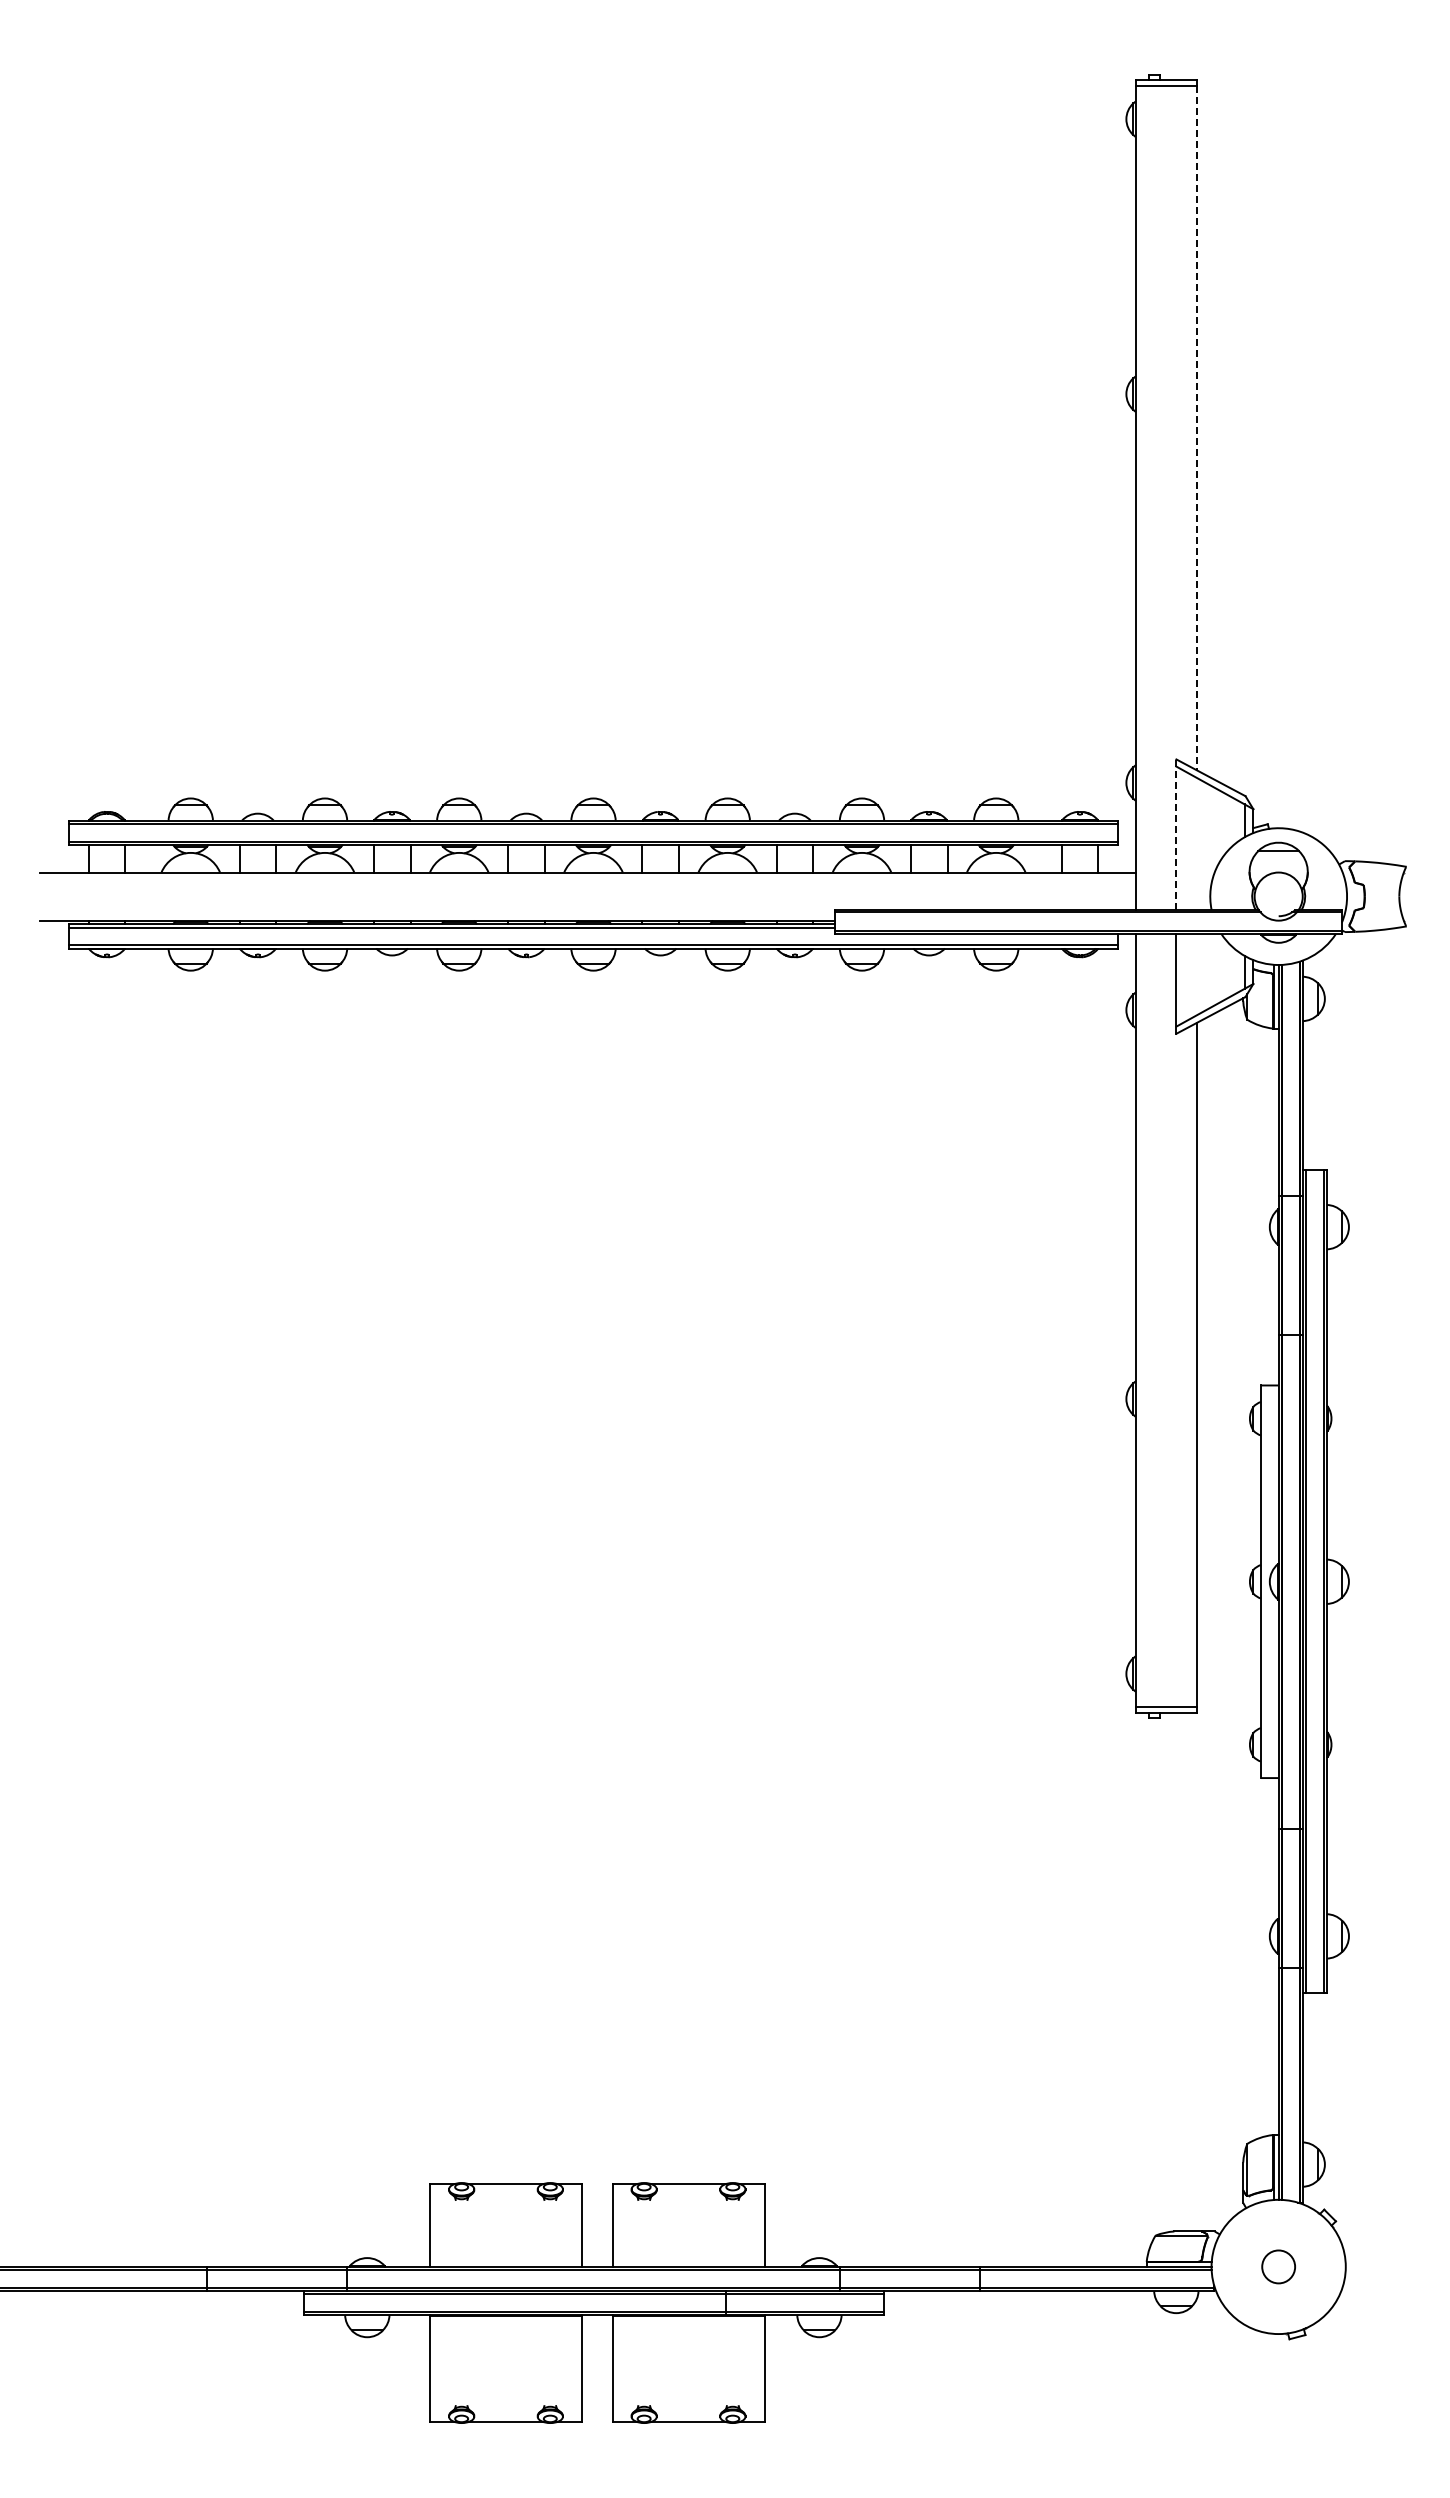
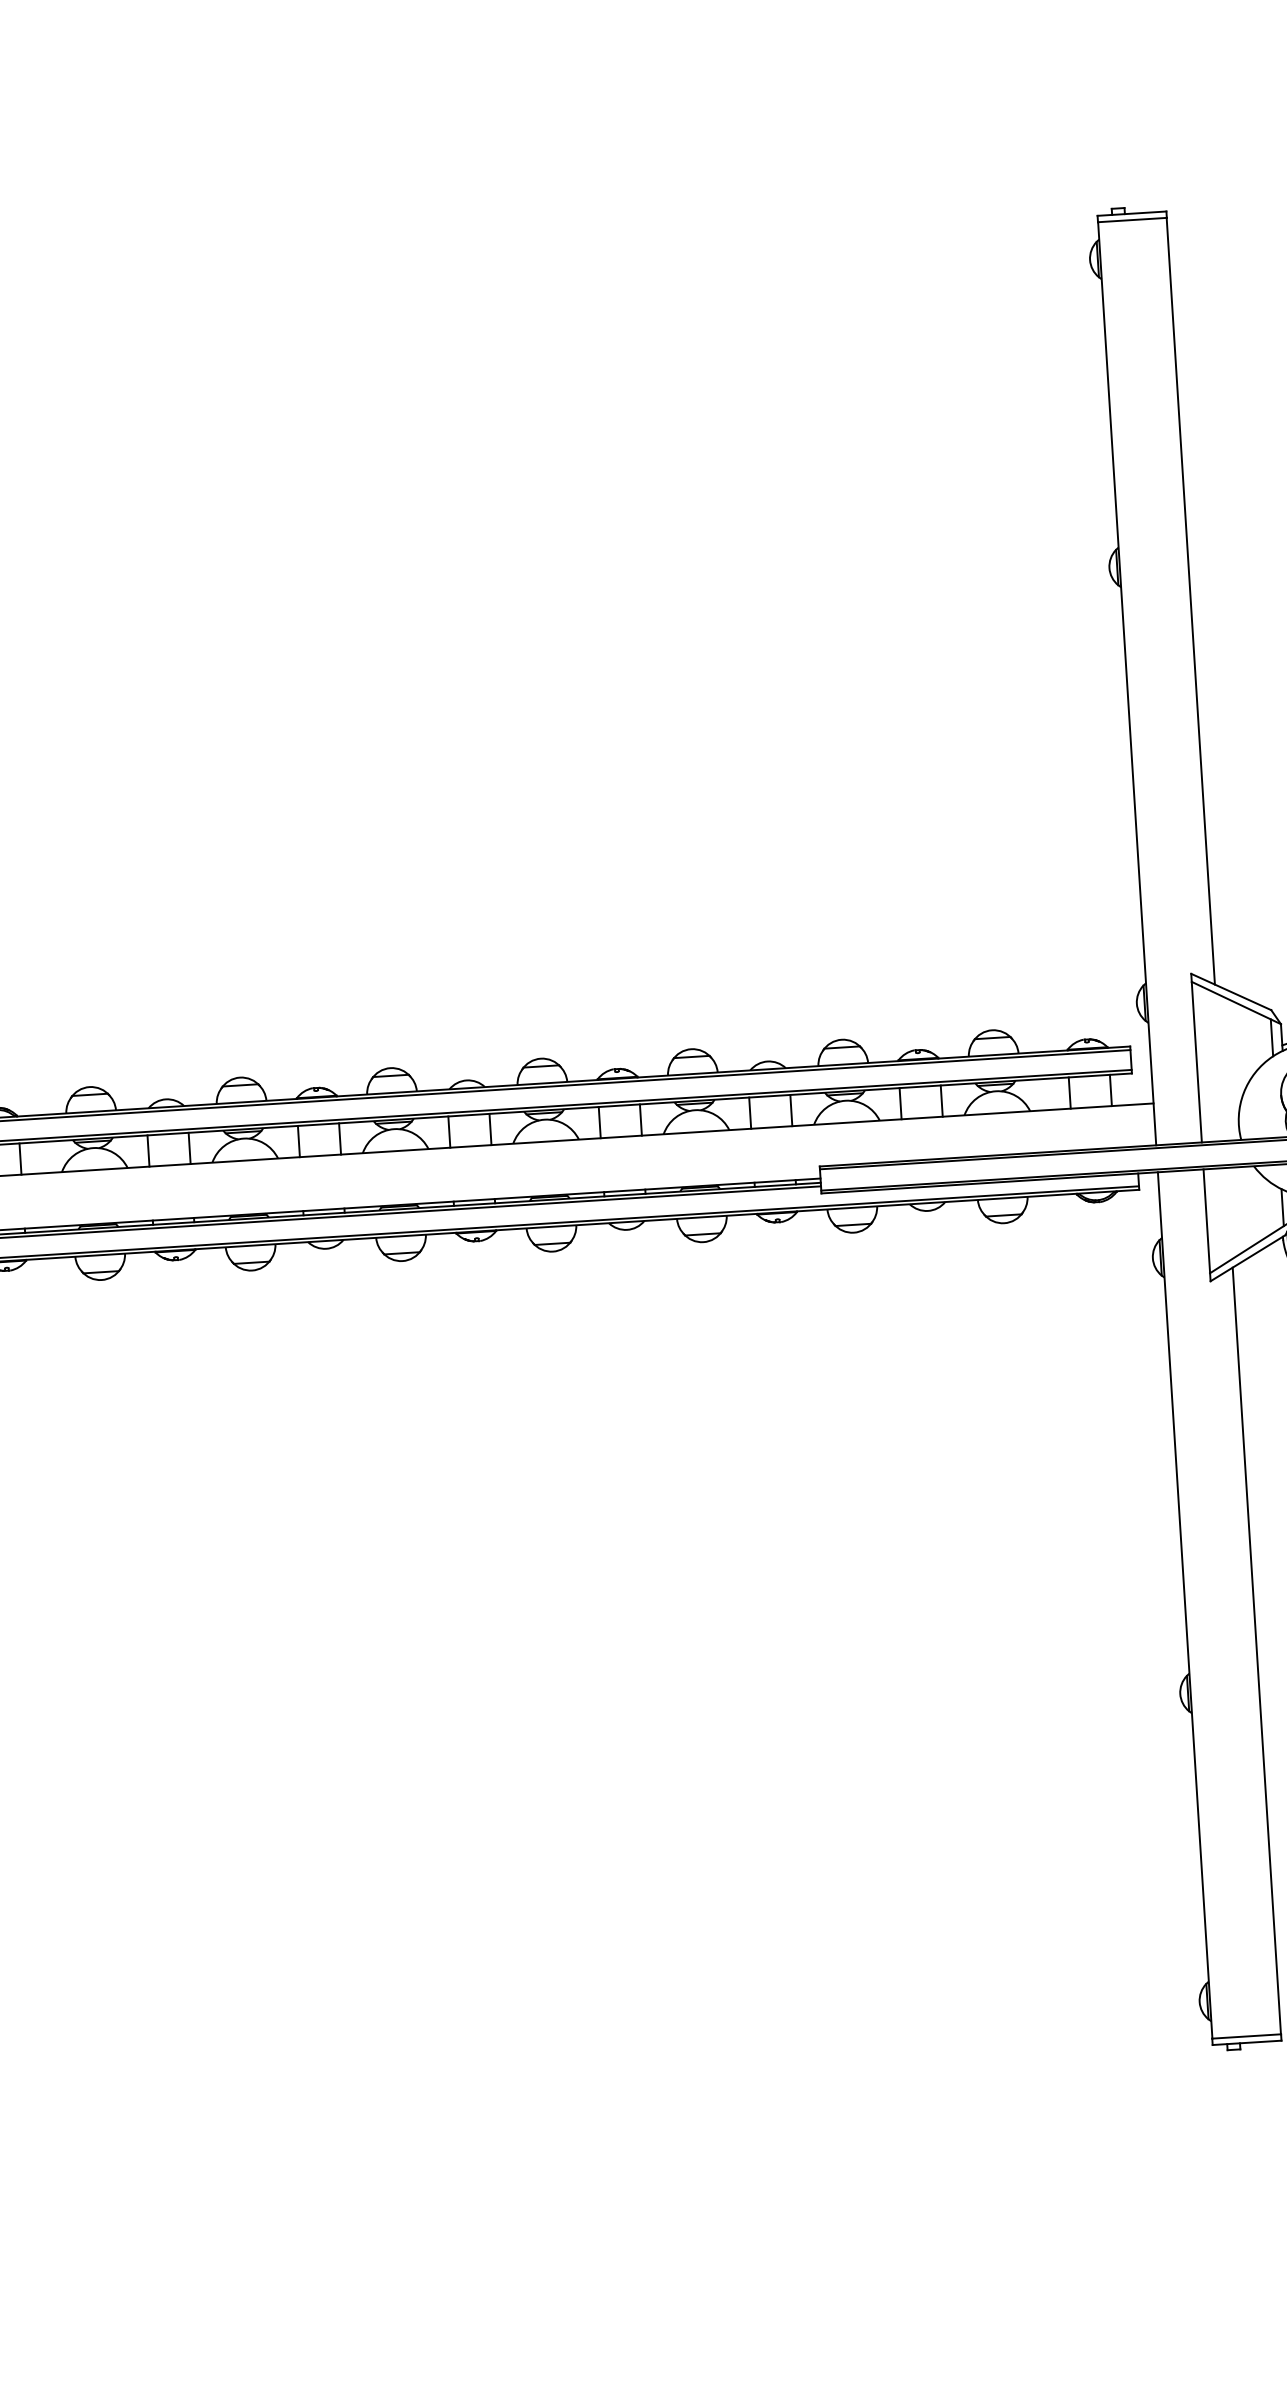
line: (1196, 428) -> (1190, 601), dashed -> solid
line: (1176, 834) -> (1196, 1057), dashed -> solid

